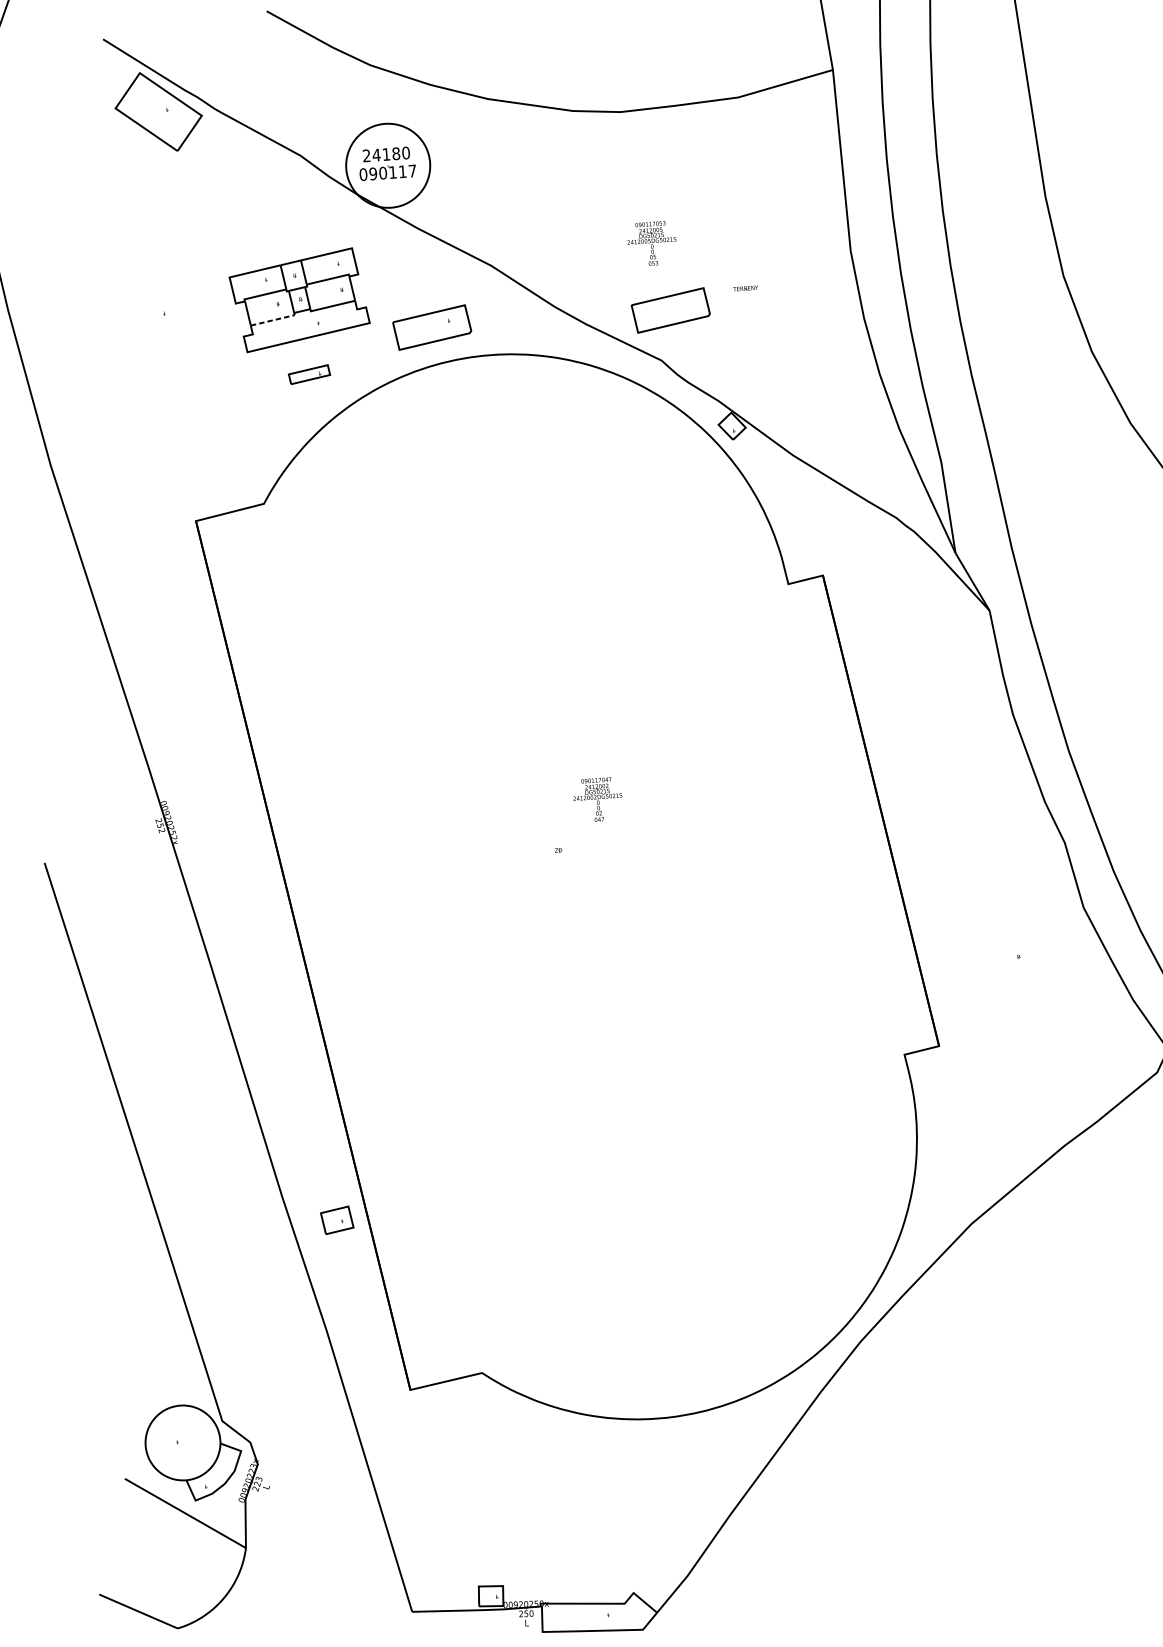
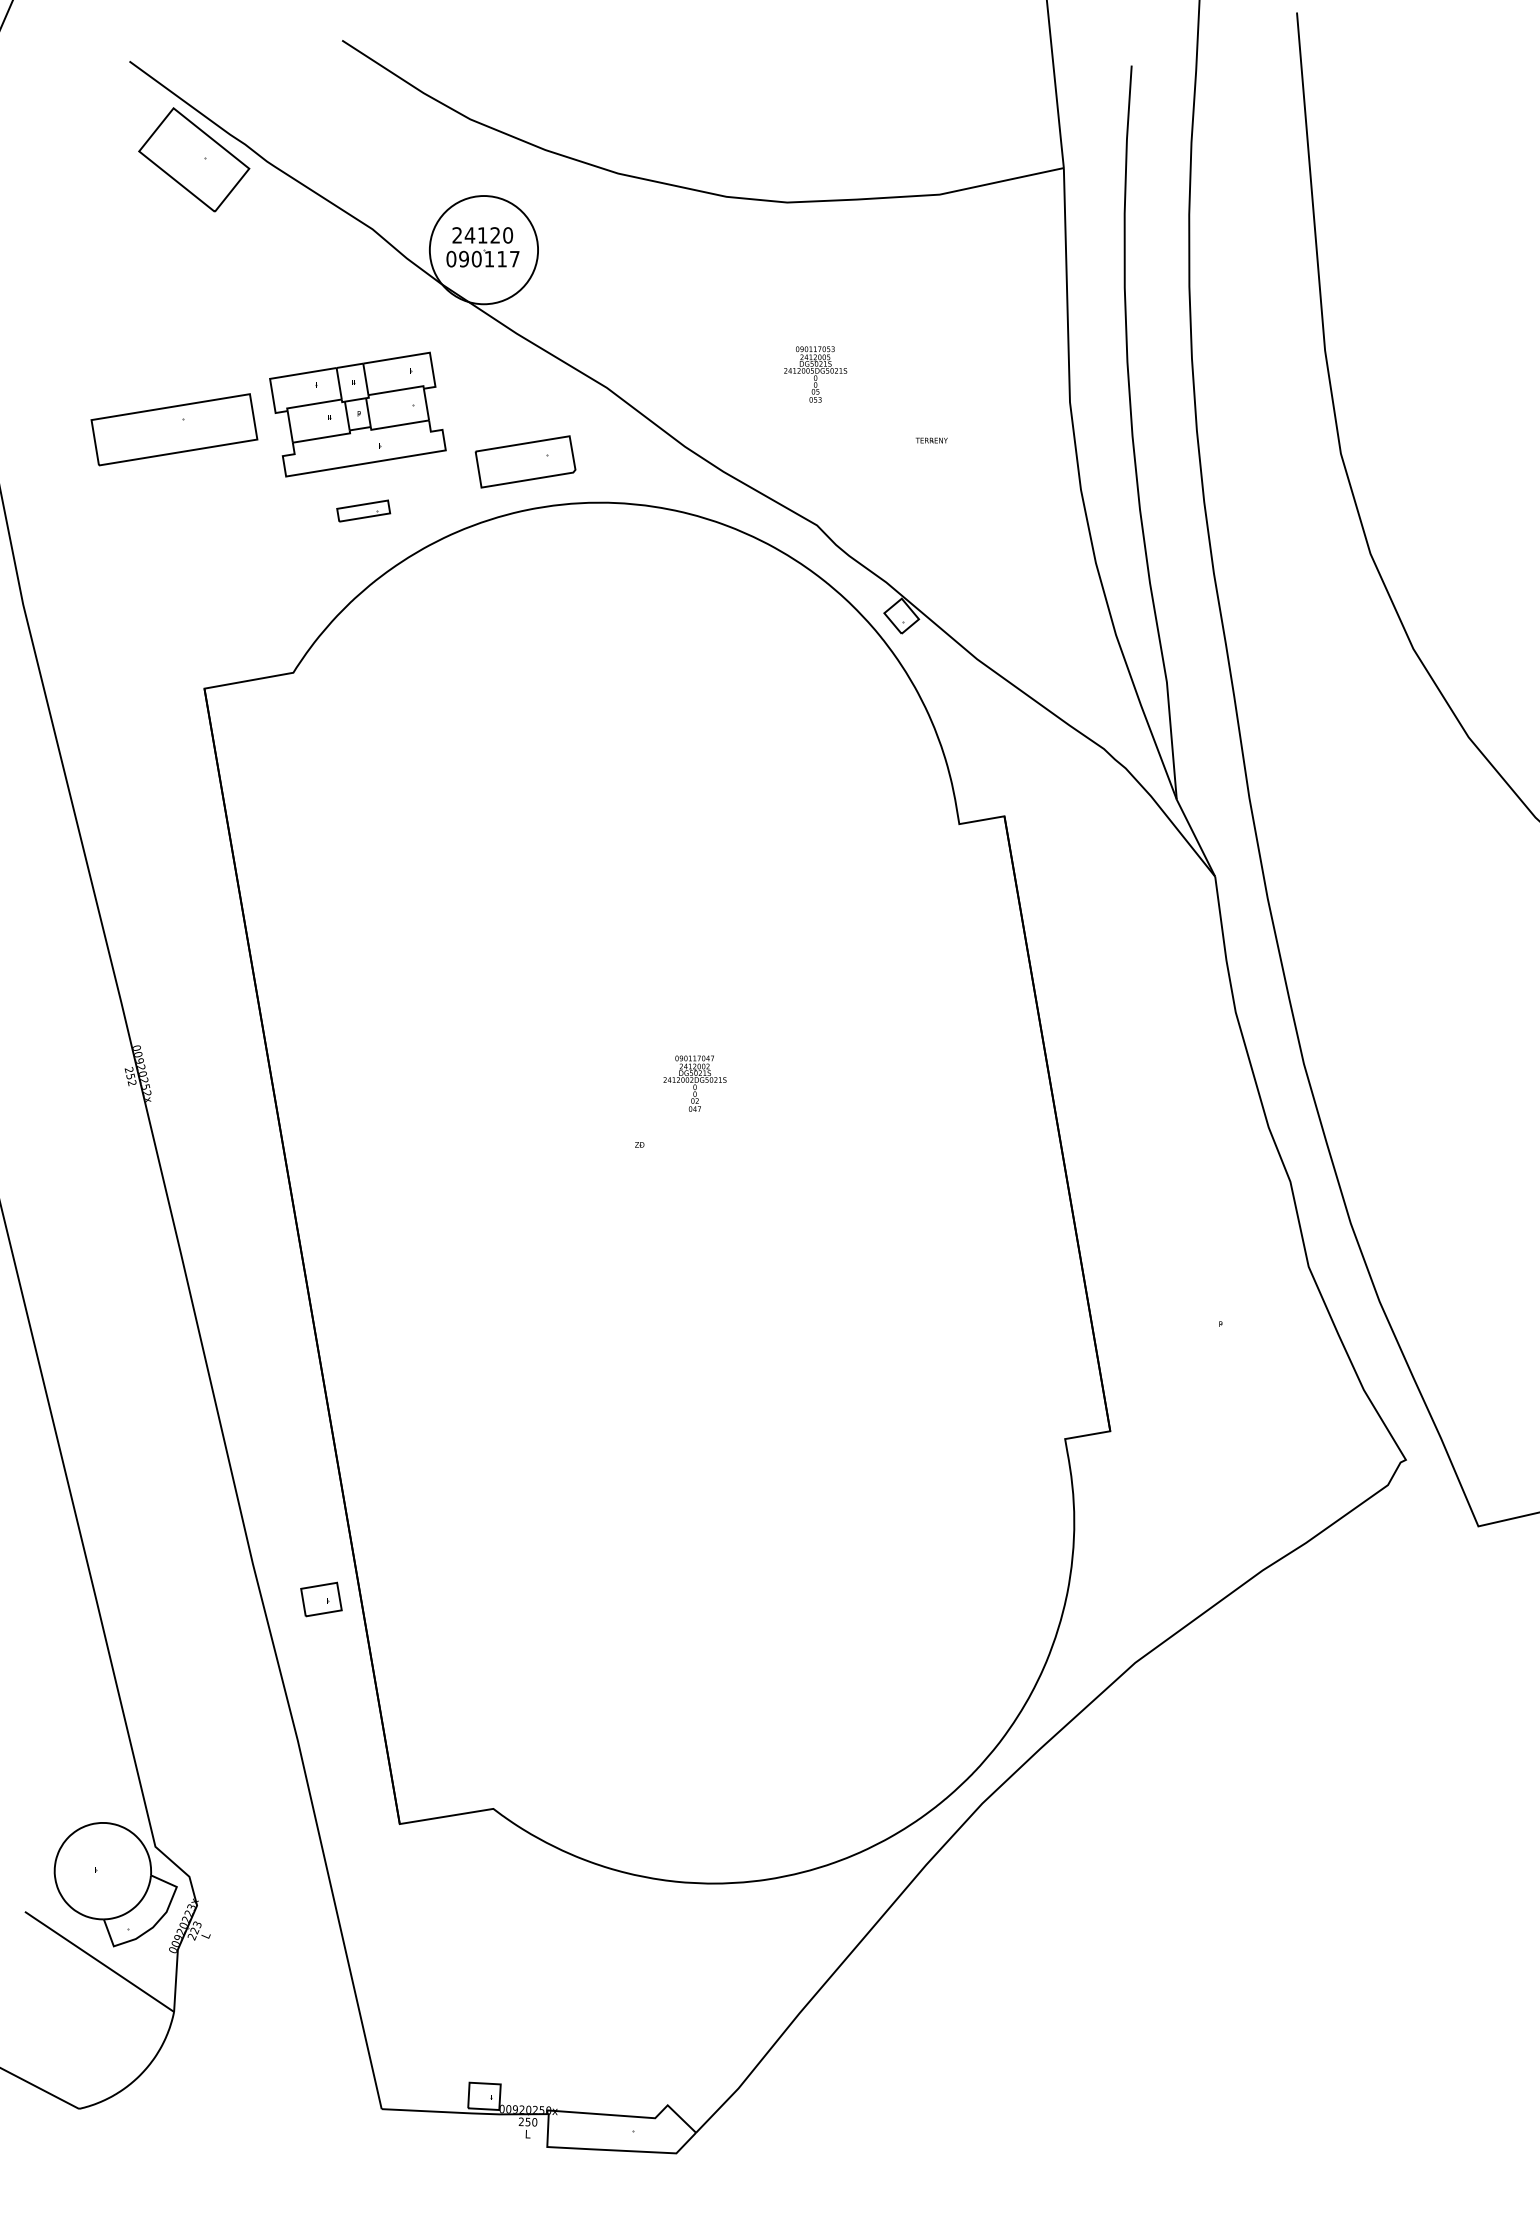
text: (396, 153) -> (495, 235), 24180 -> 24120
part: (670, 310) -> (833, 461), removed
line: (274, 319) -> (323, 437), dashed -> solid
part: (158, 321) -> (174, 429), added

